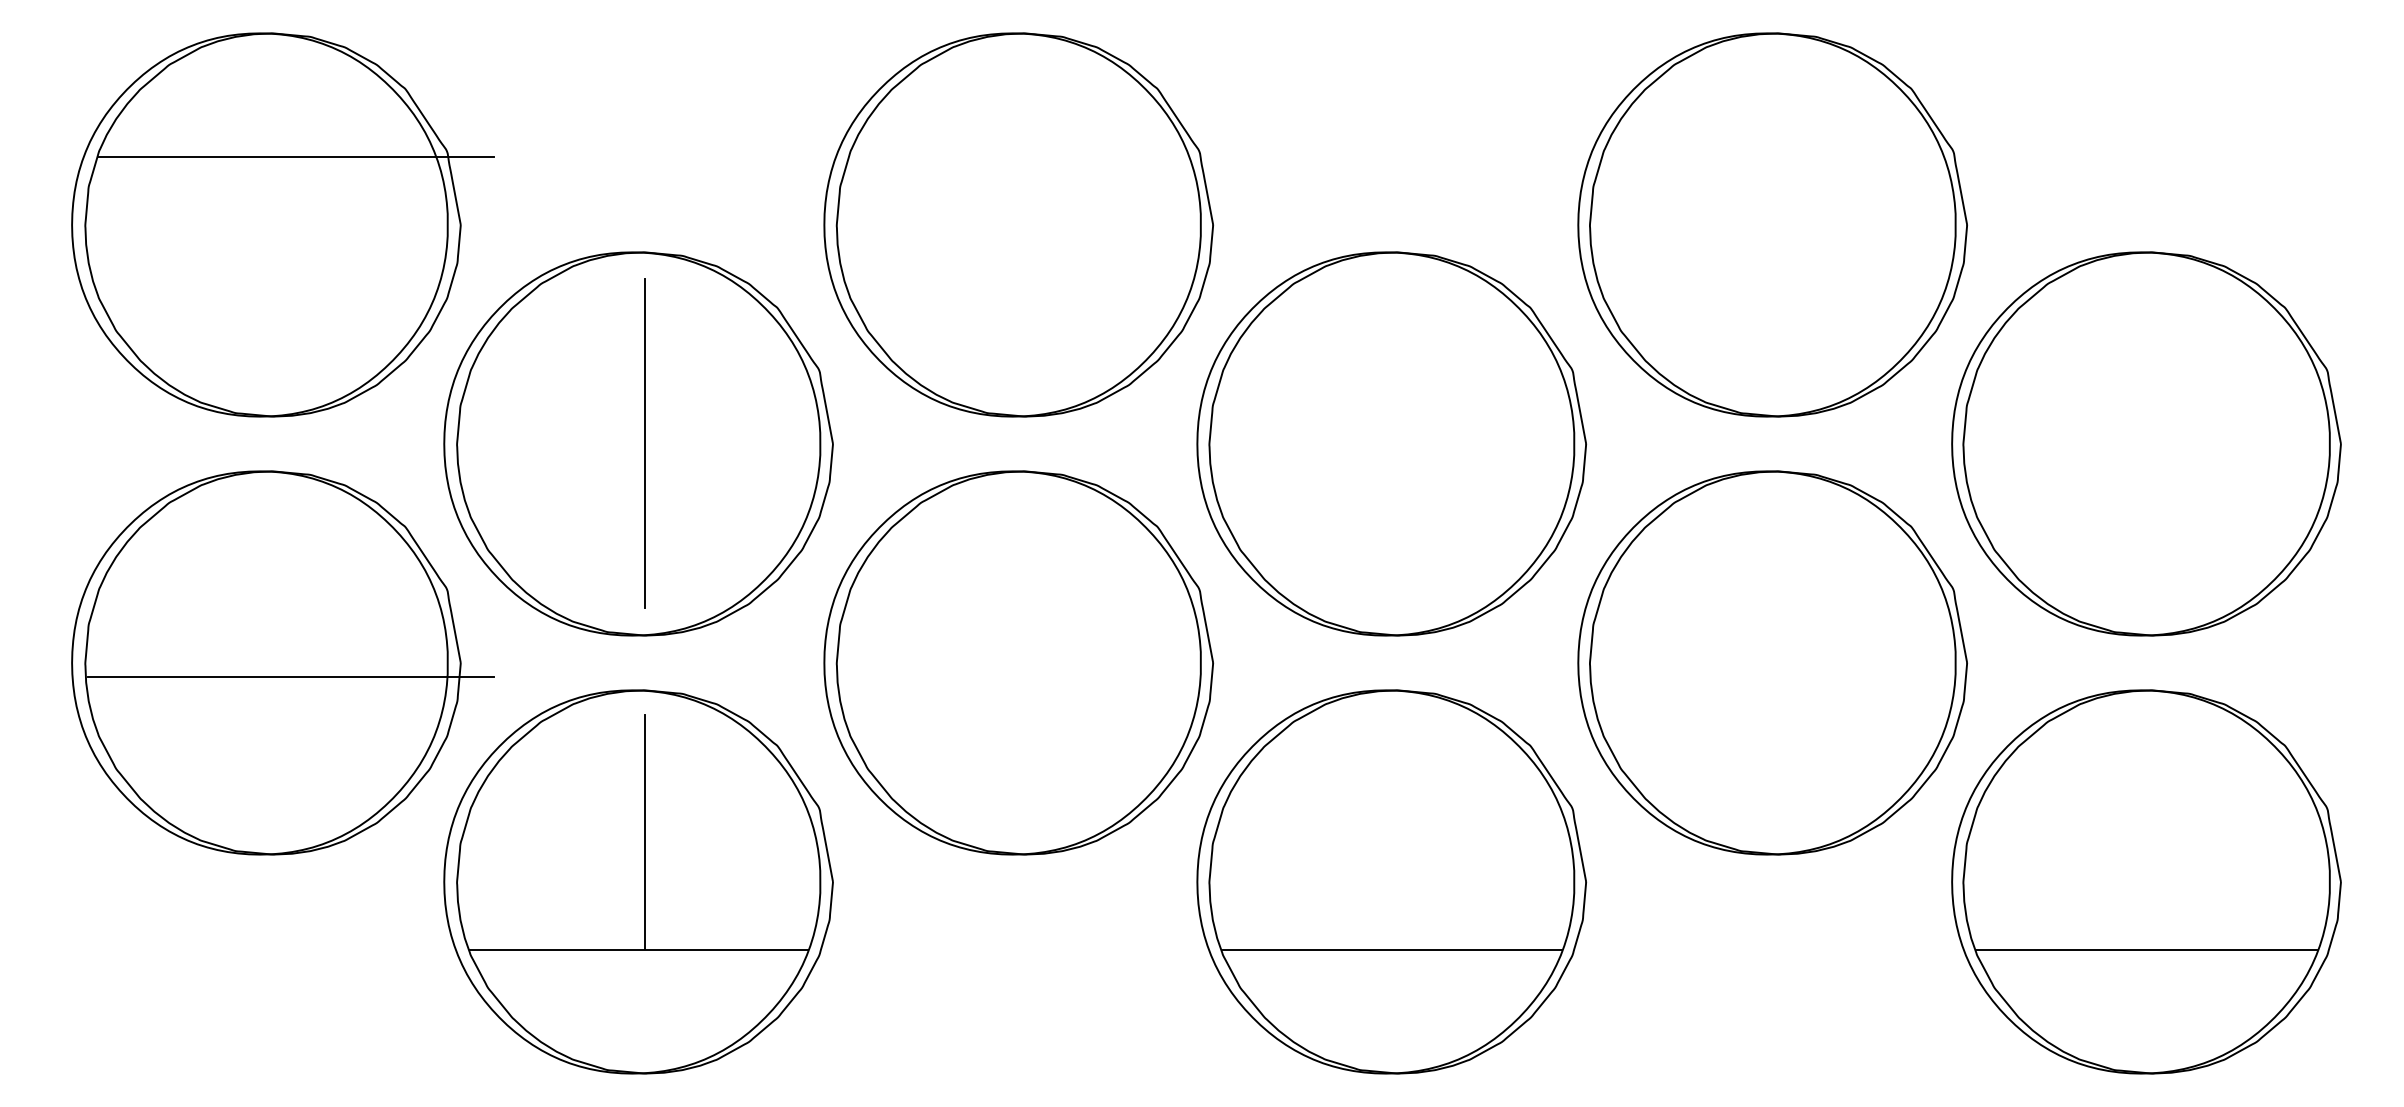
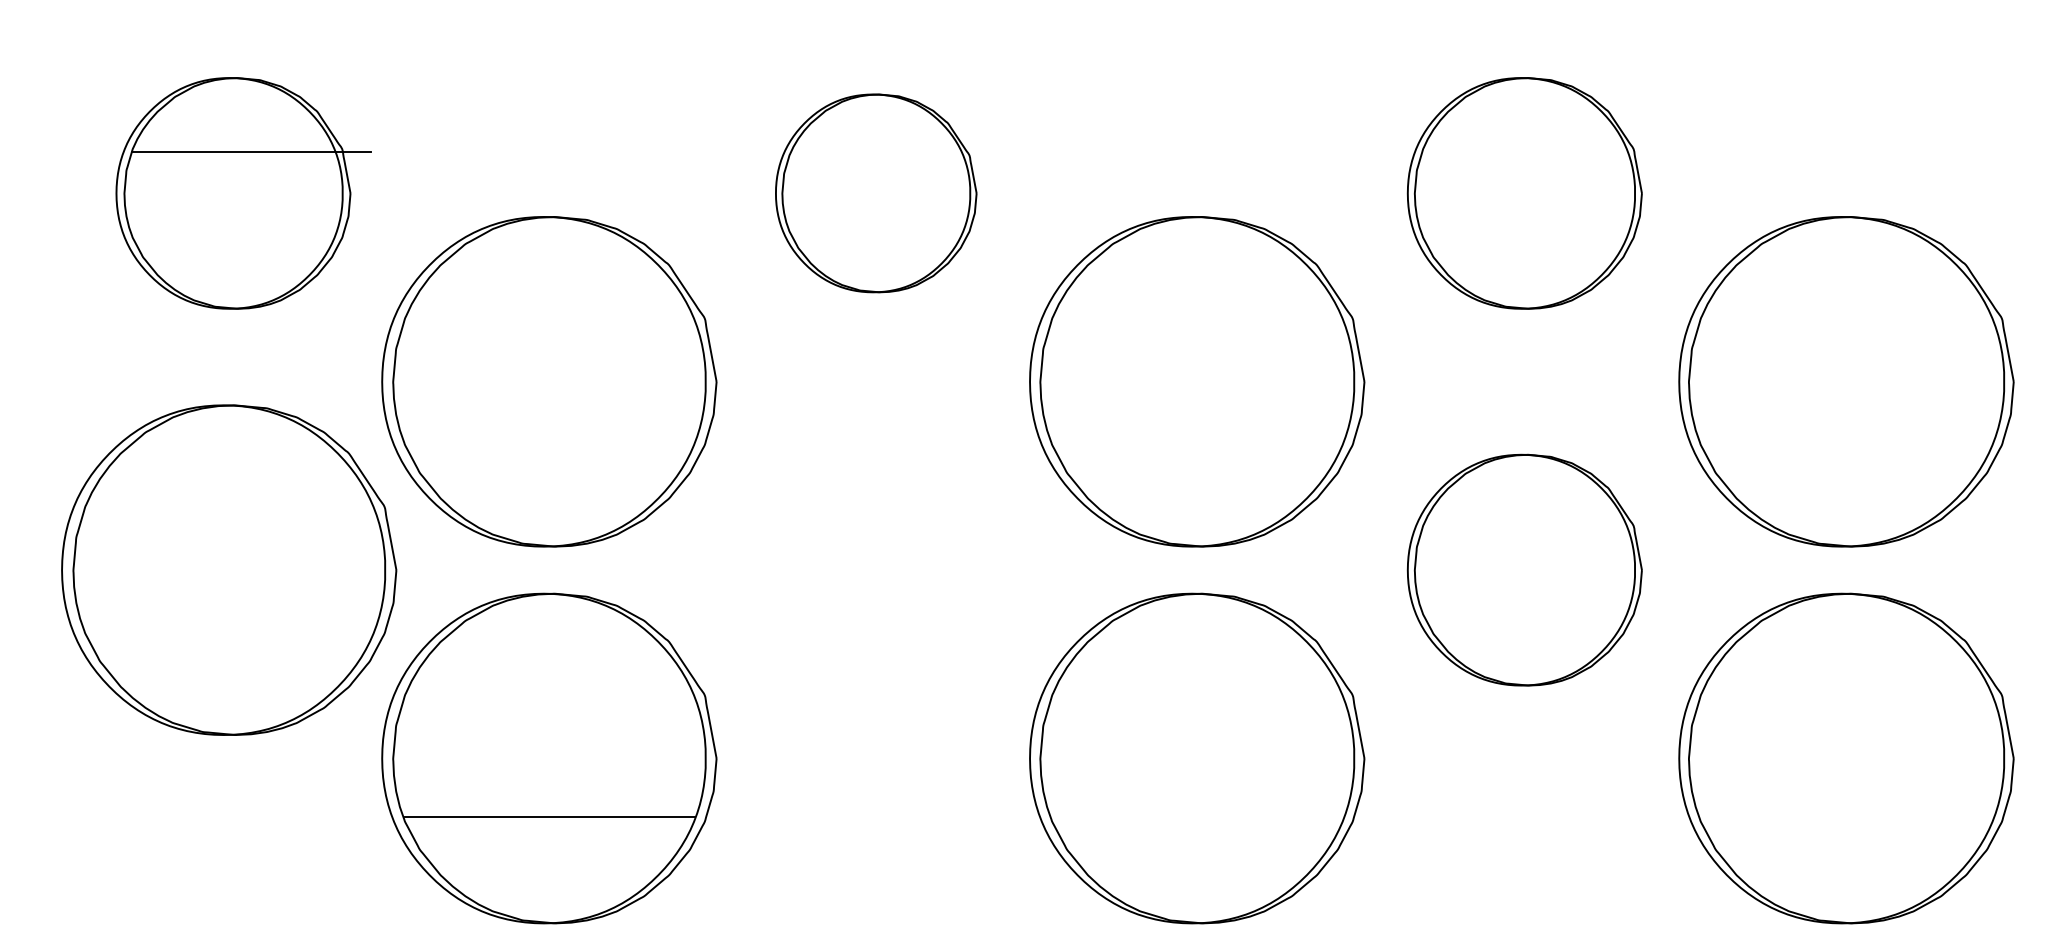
part: (282, 224) -> (243, 192), size x0.7
part: (1018, 224) -> (876, 192), size x0.6
part: (1772, 224) -> (1524, 192), size x0.7
line: (644, 443) -> (554, 381), removed
part: (1018, 662) -> (876, 569), removed
part: (1772, 662) -> (1524, 569), size x0.7
line: (290, 676) -> (249, 581), removed
line: (644, 832) -> (554, 715), removed
line: (1392, 950) -> (1197, 817), removed
line: (2146, 950) -> (1846, 817), removed

